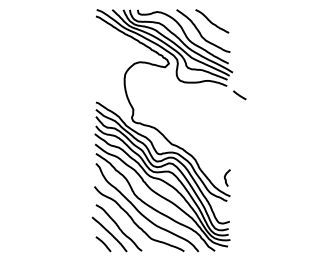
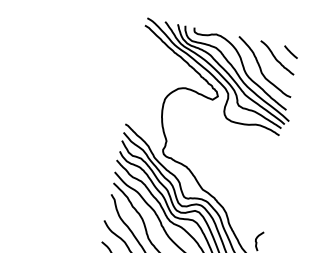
line: (239, 95) -> (290, 52), moved

